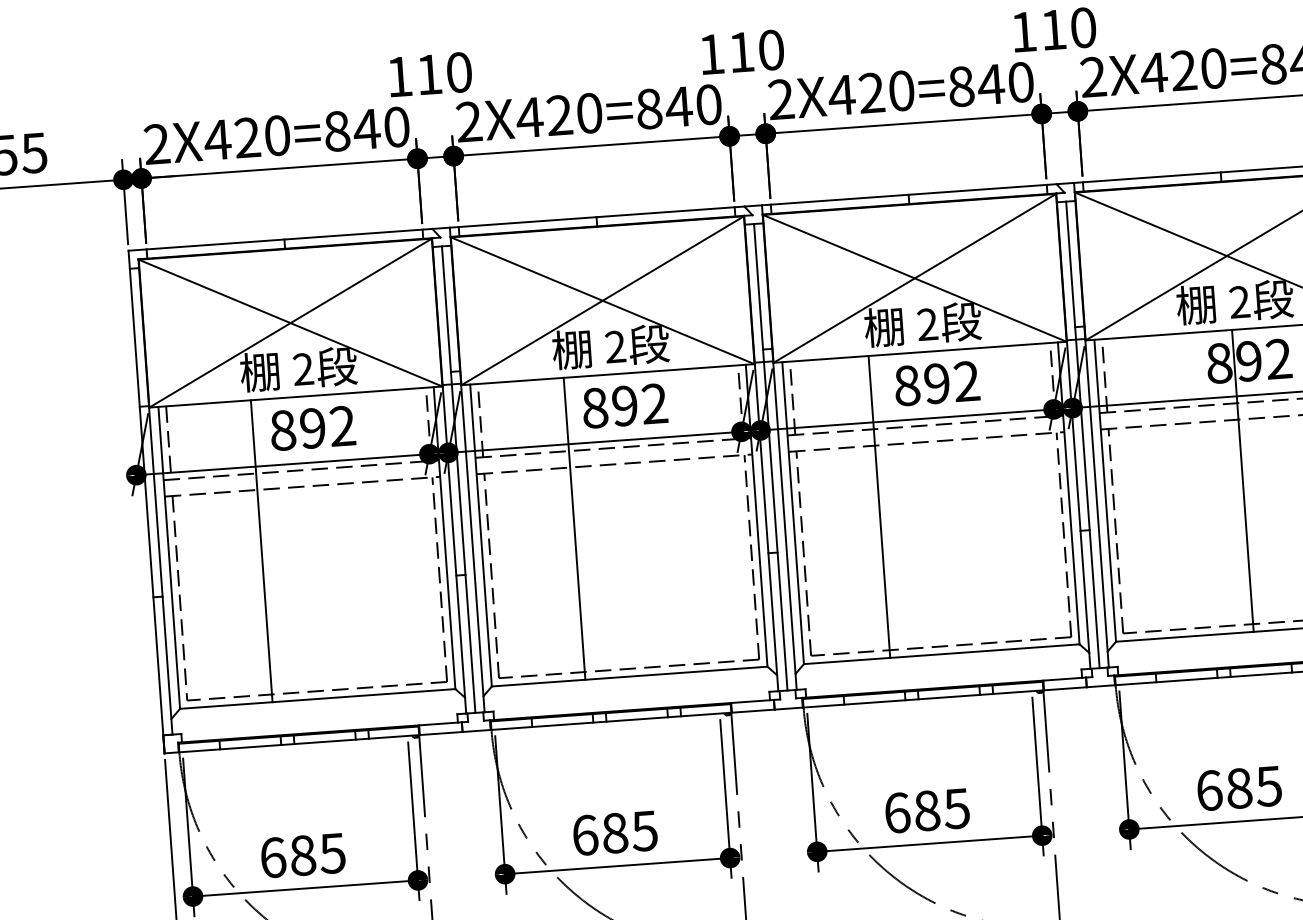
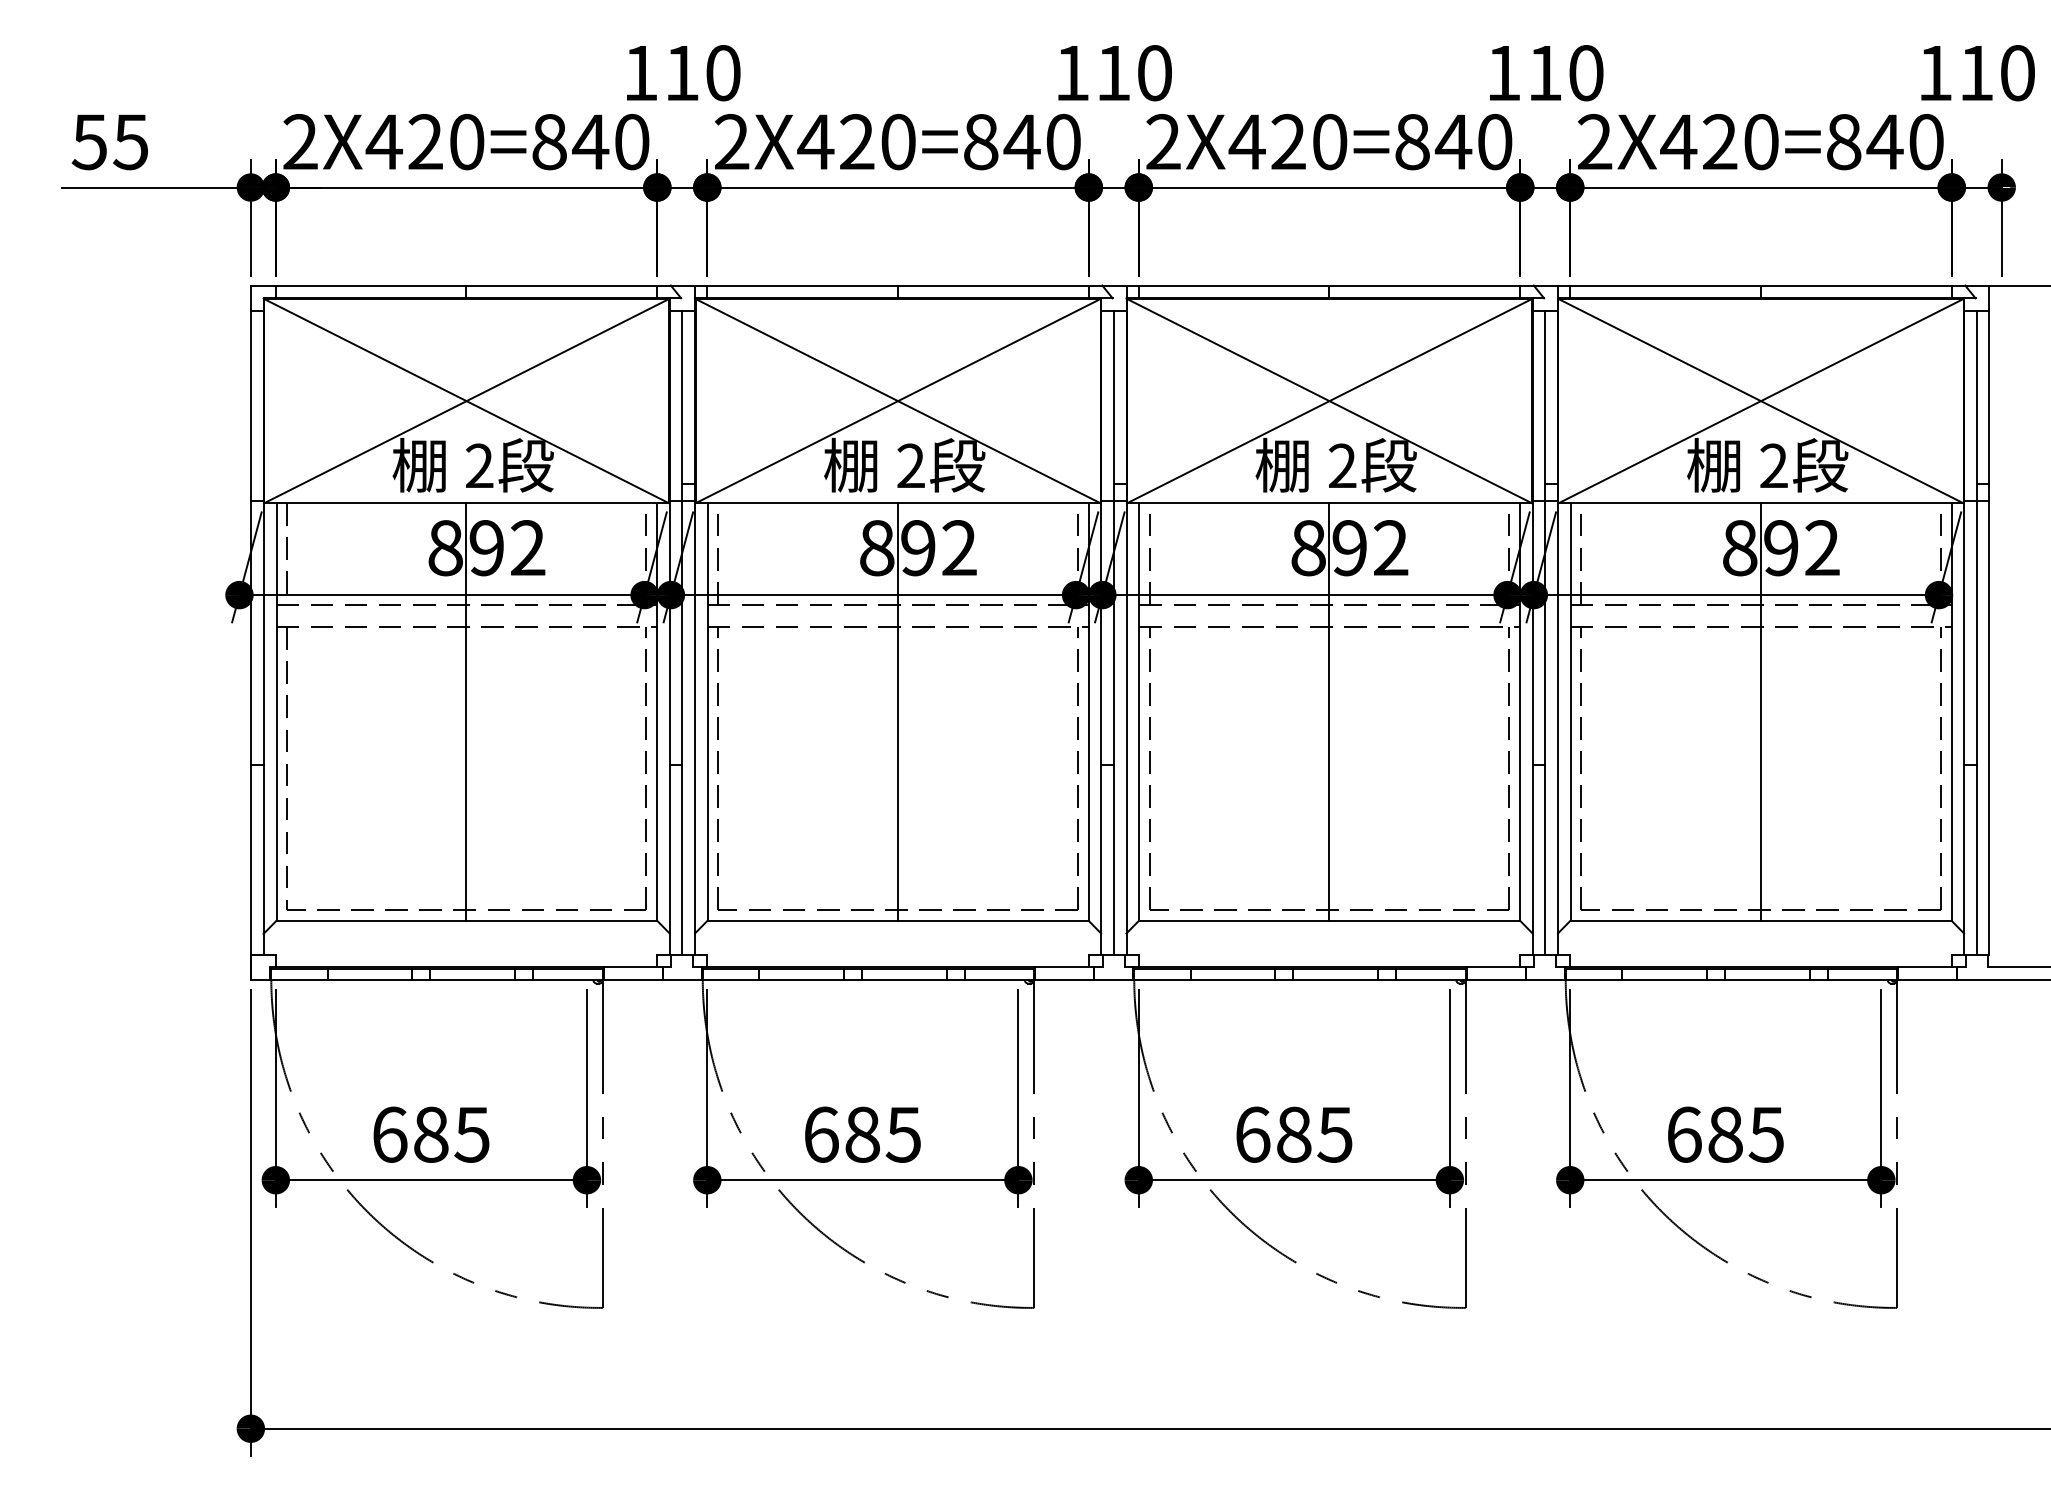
line: (879, 506) -> (1329, 711), moved
line: (574, 528) -> (897, 711), moved
line: (261, 550) -> (466, 711), moved

